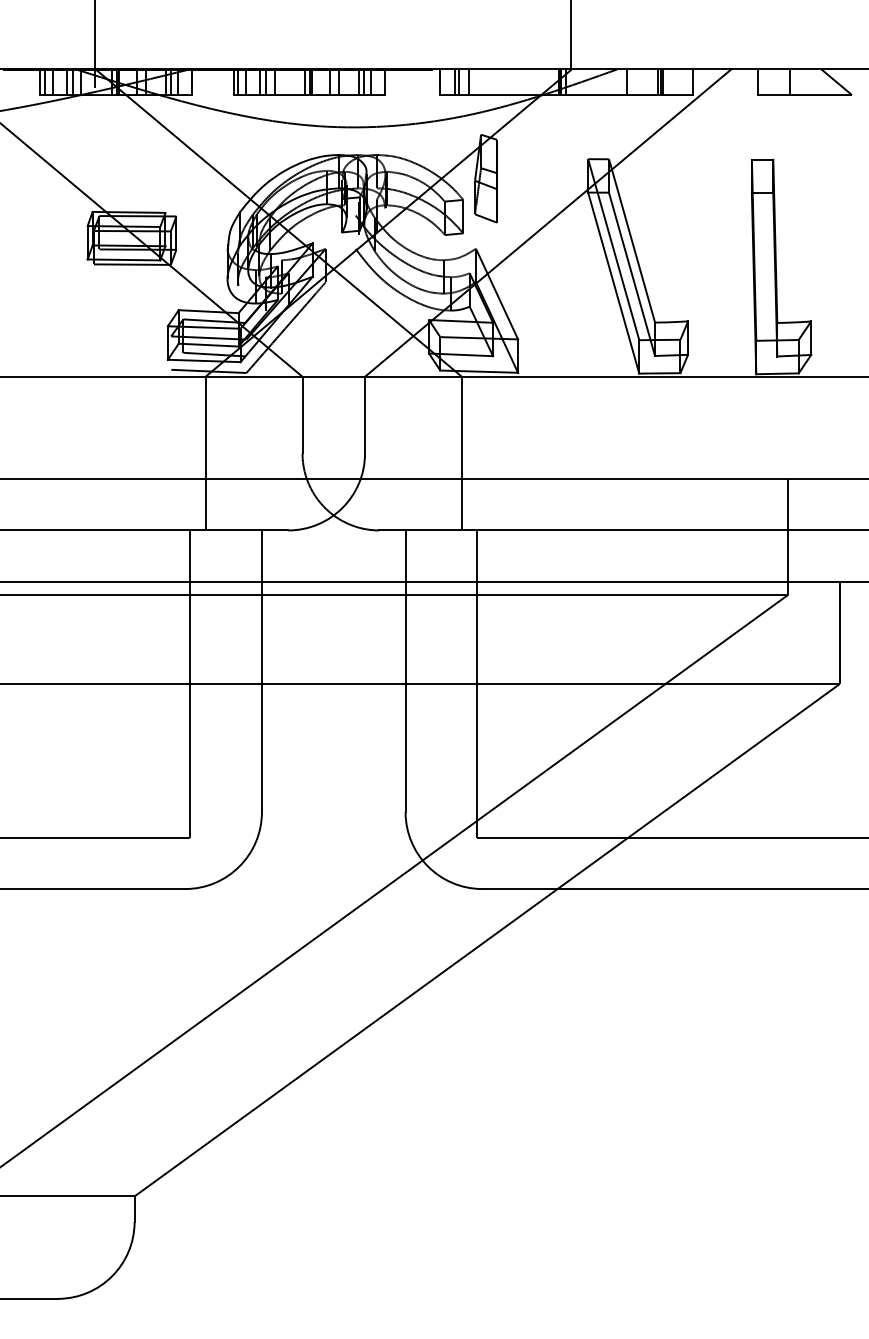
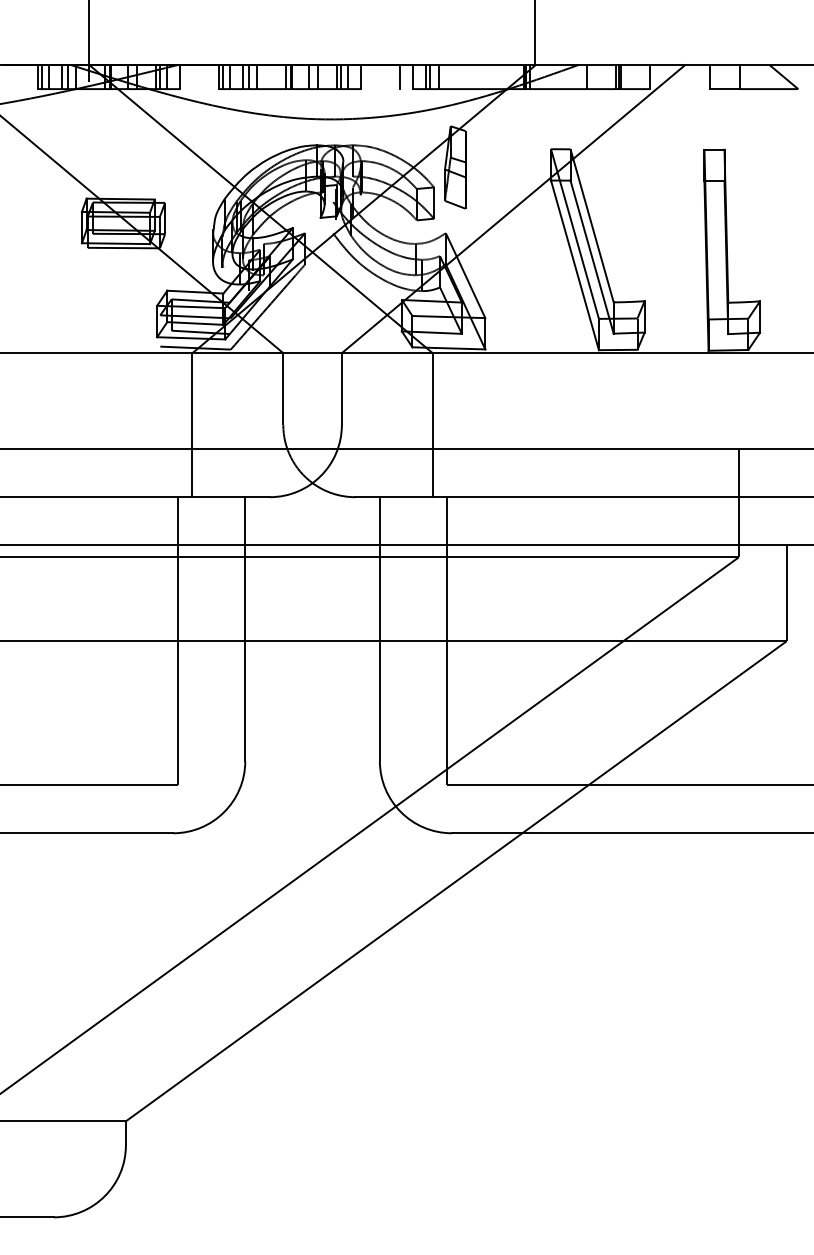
line: (426, 82) -> (399, 77), added

